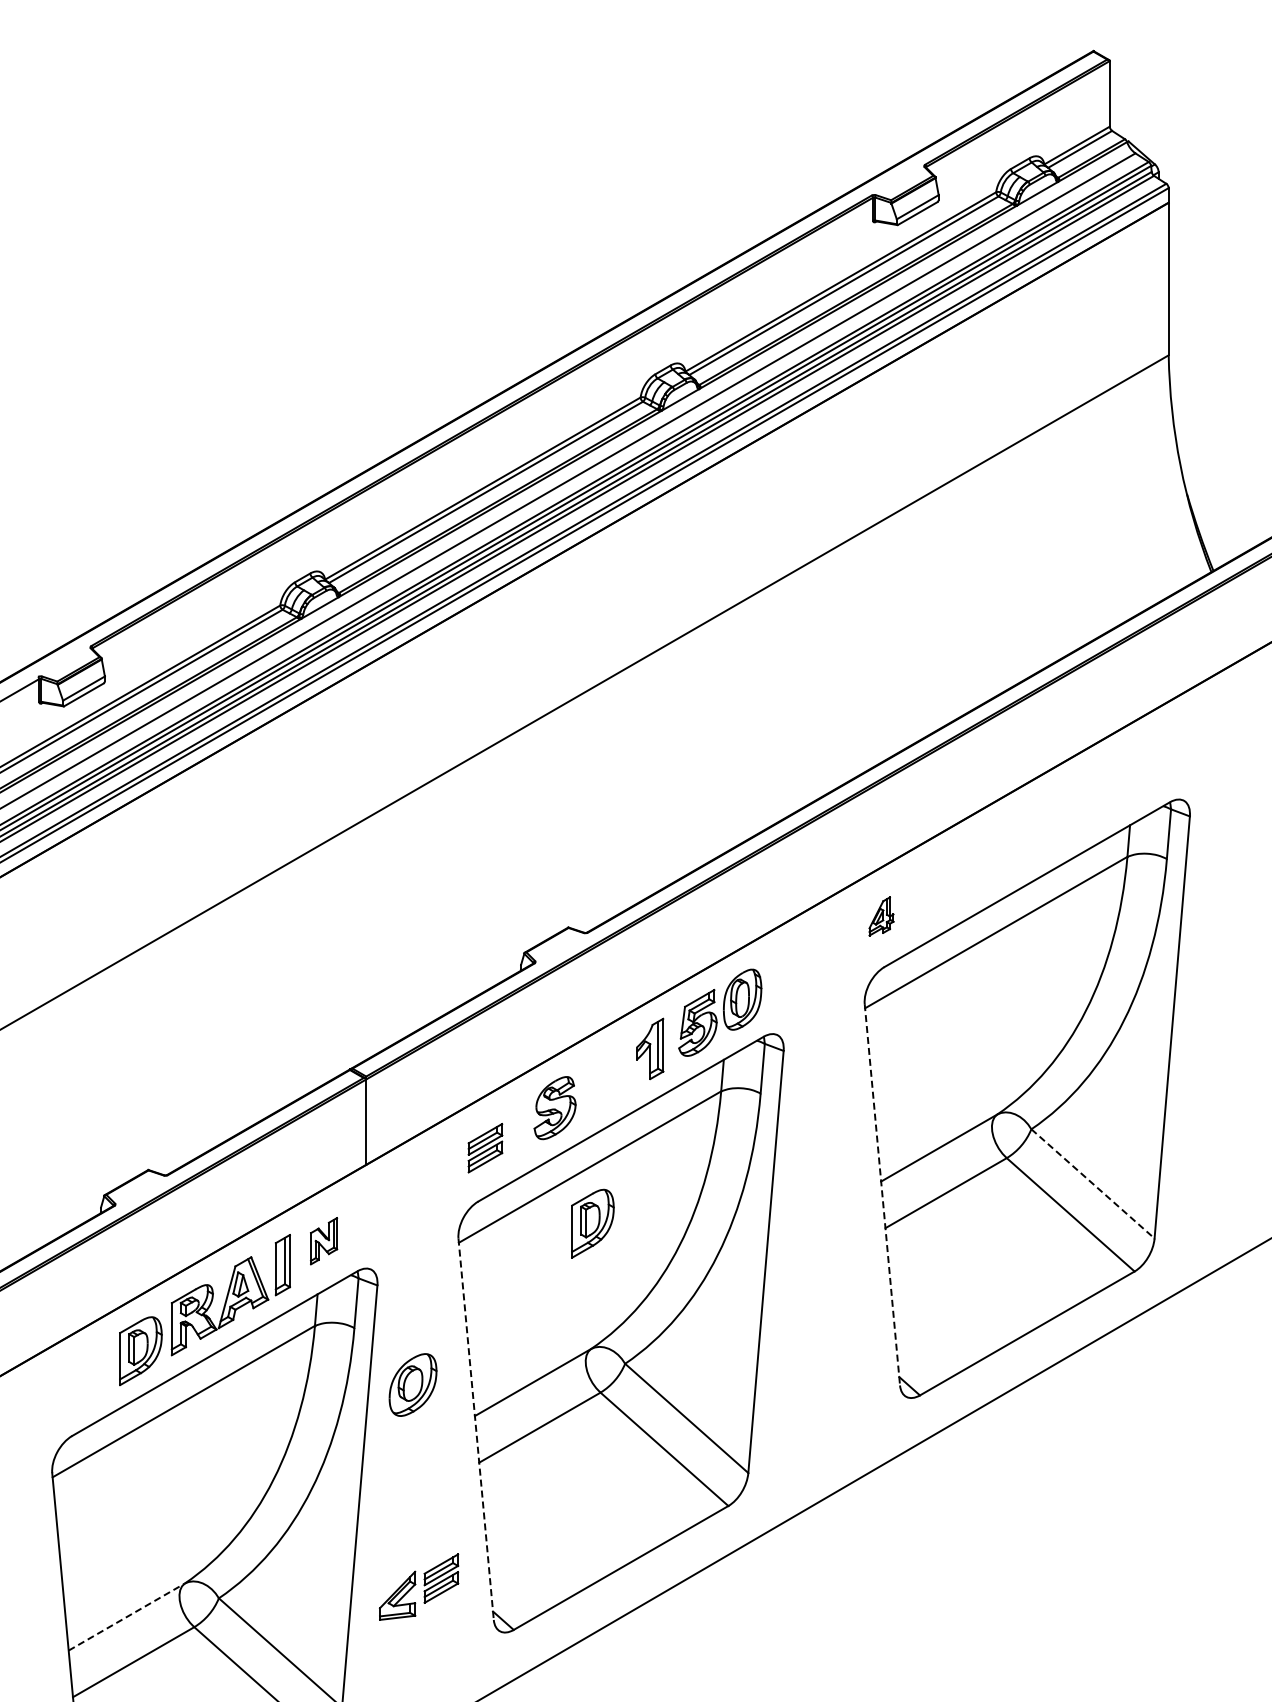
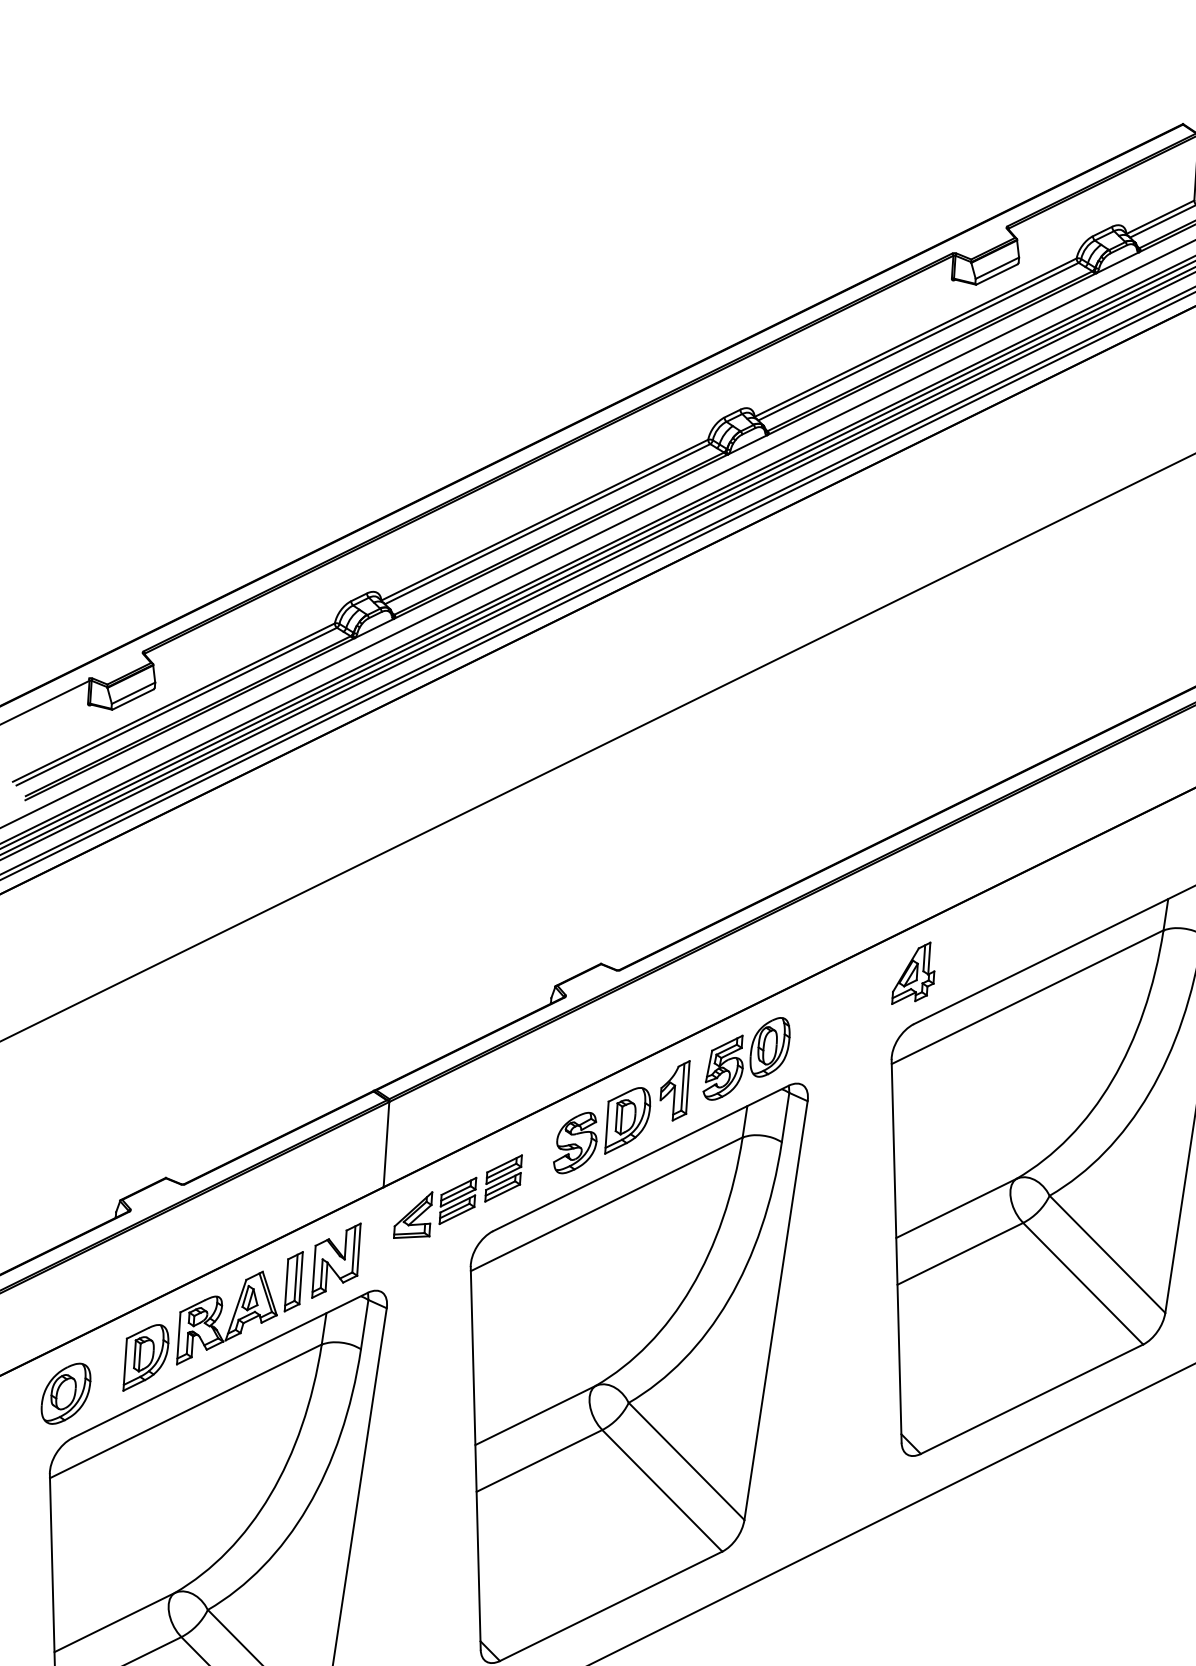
part: (881, 916) -> (914, 973), size x1.67
line: (1093, 1184) -> (1107, 1255), dashed -> solid
line: (882, 1195) -> (896, 1251), dashed -> solid
part: (592, 1223) -> (627, 1120), moved
part: (323, 1240) -> (335, 1259), size x1.67
part: (412, 1384) -> (65, 1393), moved
line: (476, 1429) -> (476, 1458), dashed -> solid
part: (418, 1586) -> (434, 1207), moved
line: (126, 1617) -> (114, 1622), dashed -> solid

